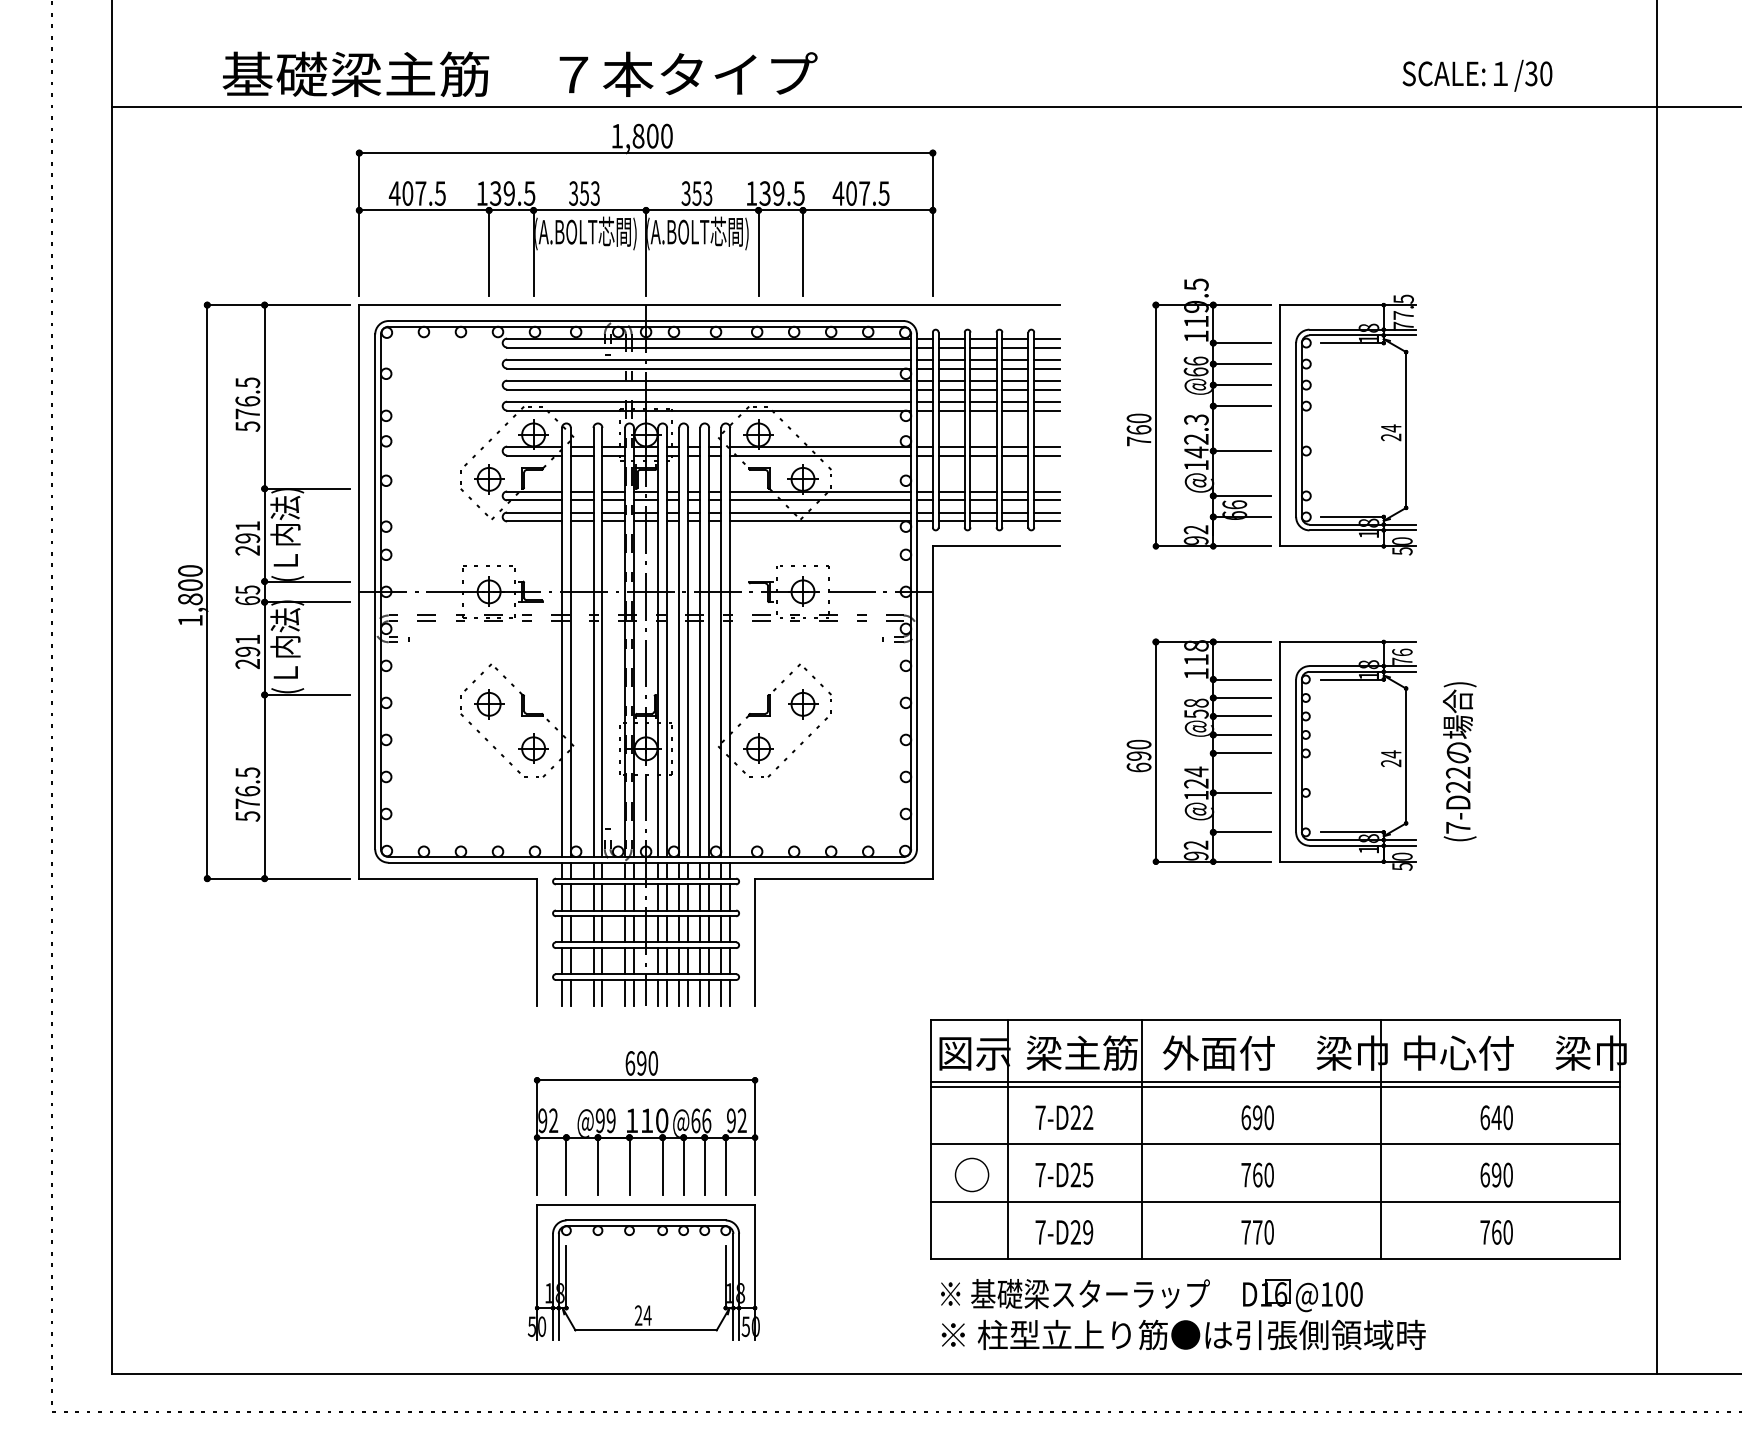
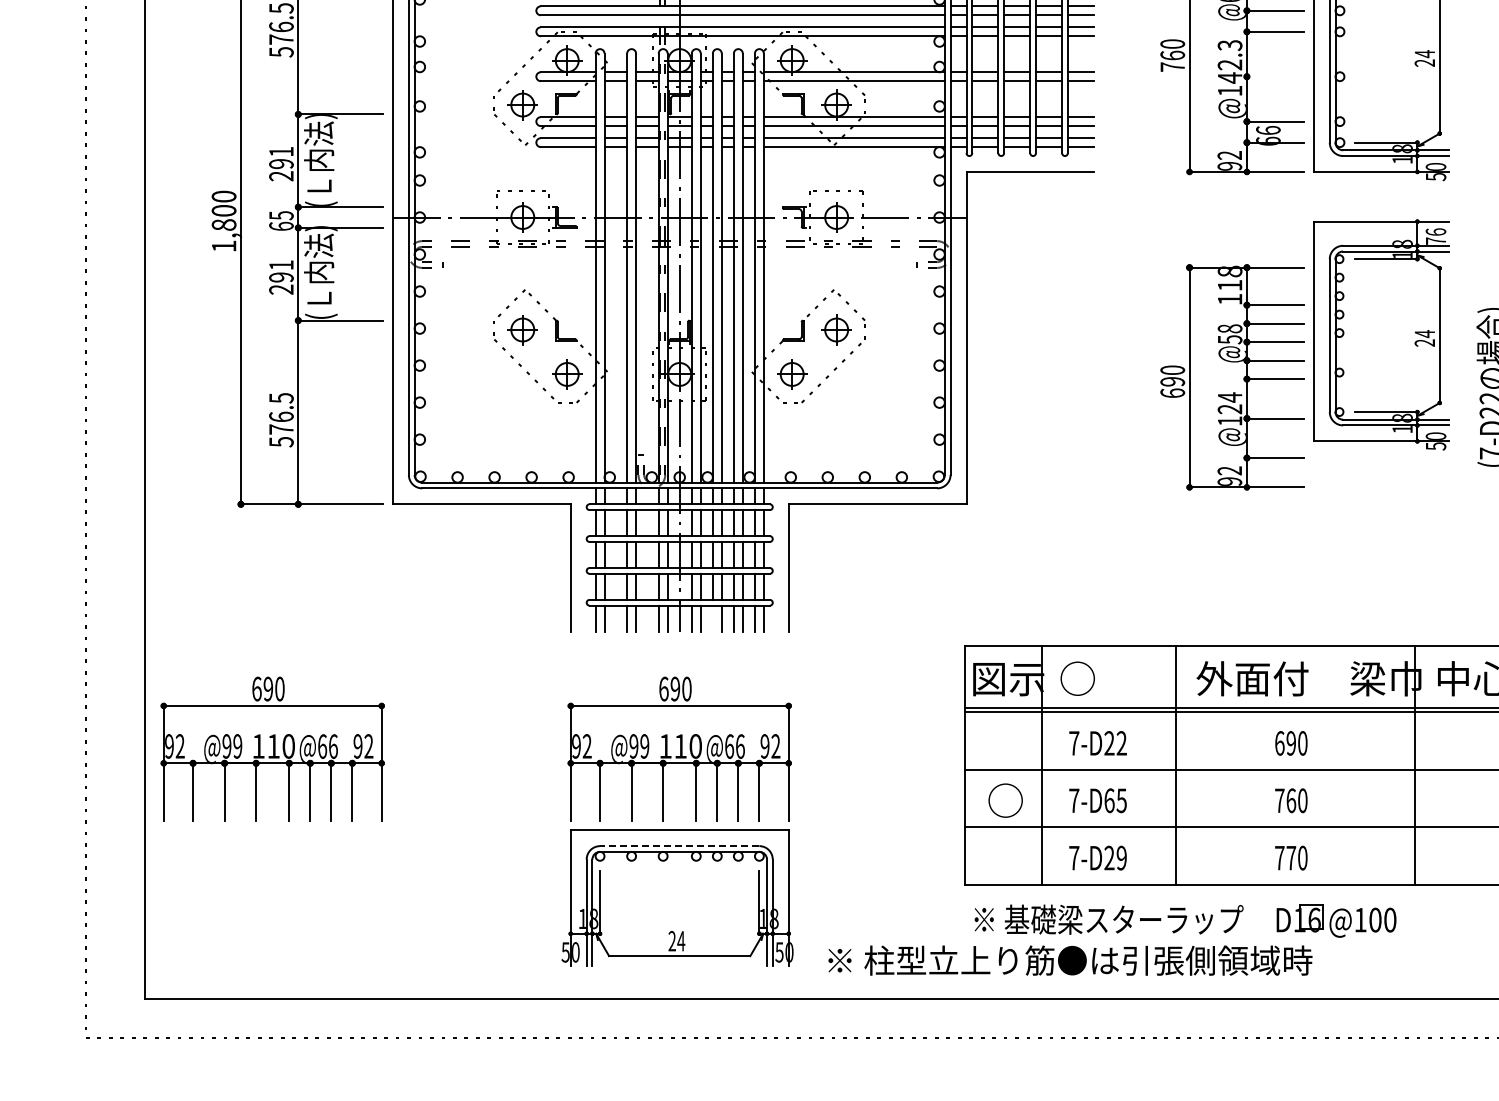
line: (1241, 451) -> (1275, 77), removed
part: (1347, 754) -> (1381, 334), moved
line: (679, 993) -> (713, 619), removed
text: (1081, 1052) -> (1115, 678), 梁主筋 -> ○
part: (239, 1123) -> (273, 749), added
text: (1075, 1174) -> (1109, 800), 7-D25 -> 7-D65
line: (646, 1220) -> (680, 846), solid -> dashed
text: (1183, 1334) -> (1070, 960), moved

